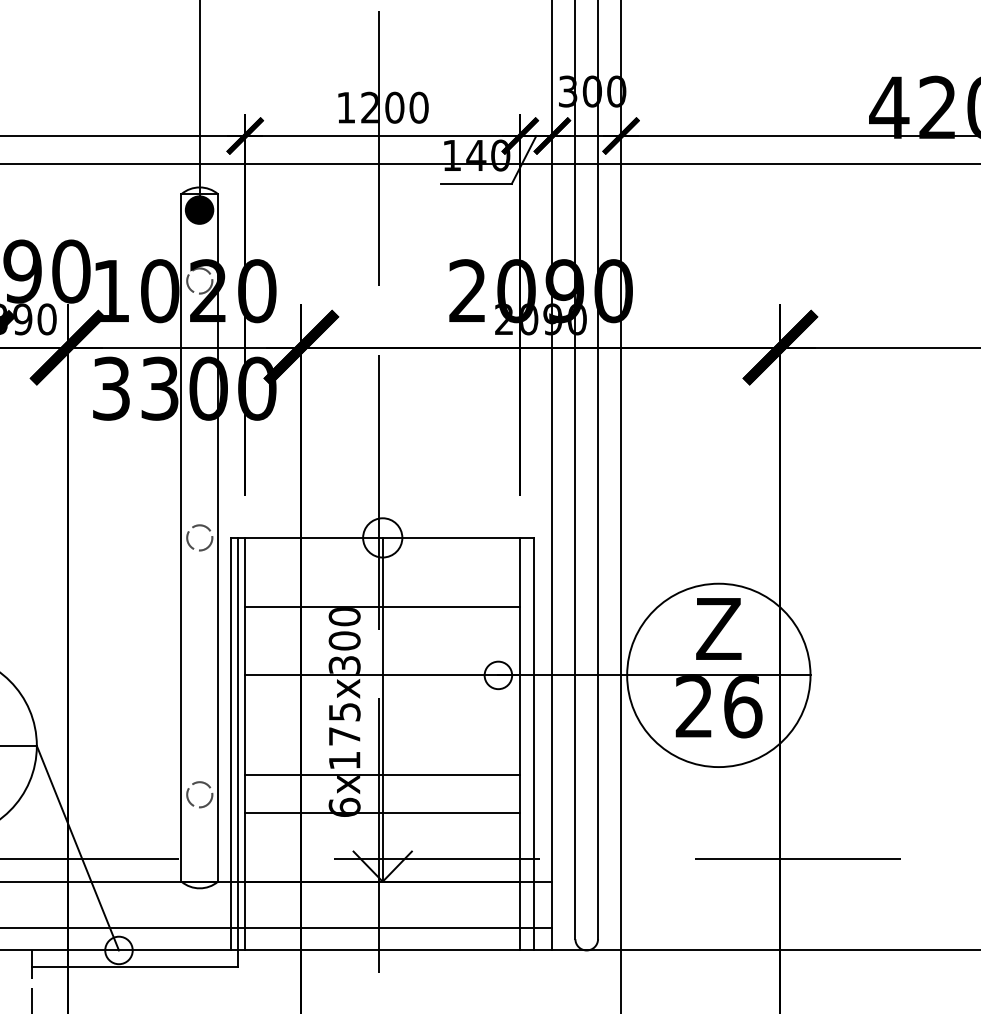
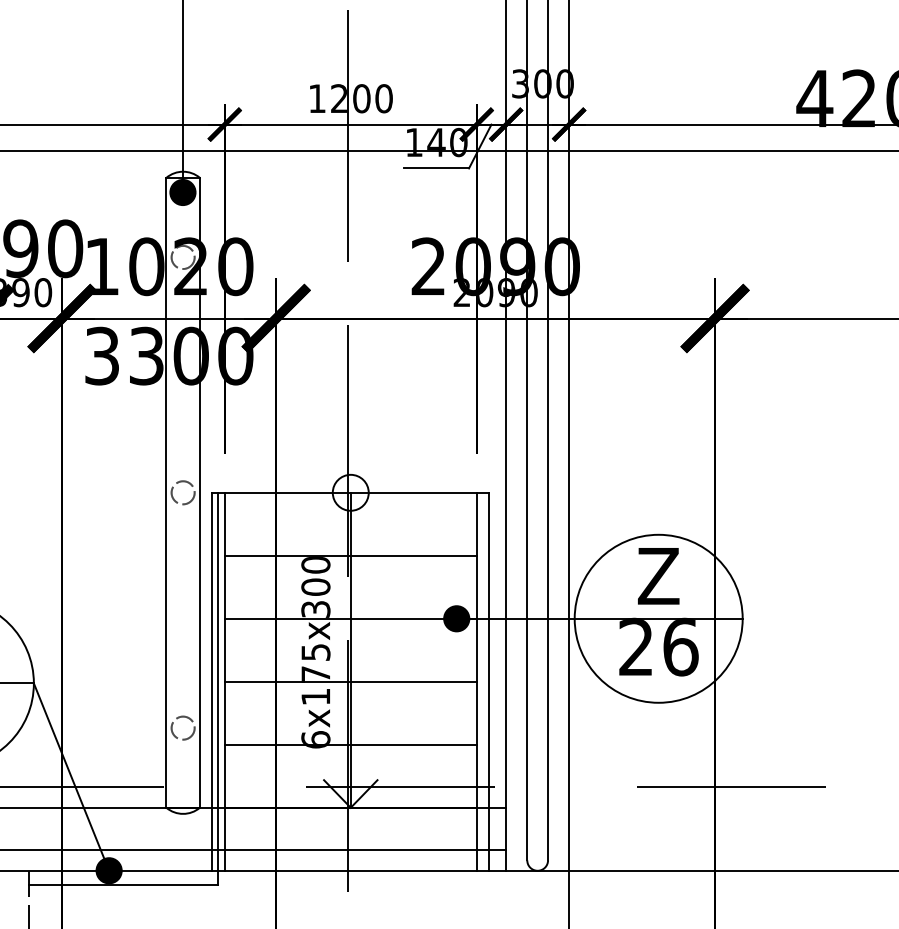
fill: (498, 675) -> (456, 618), added
line: (382, 774) -> (350, 681), moved
fill: (118, 950) -> (108, 870), added

